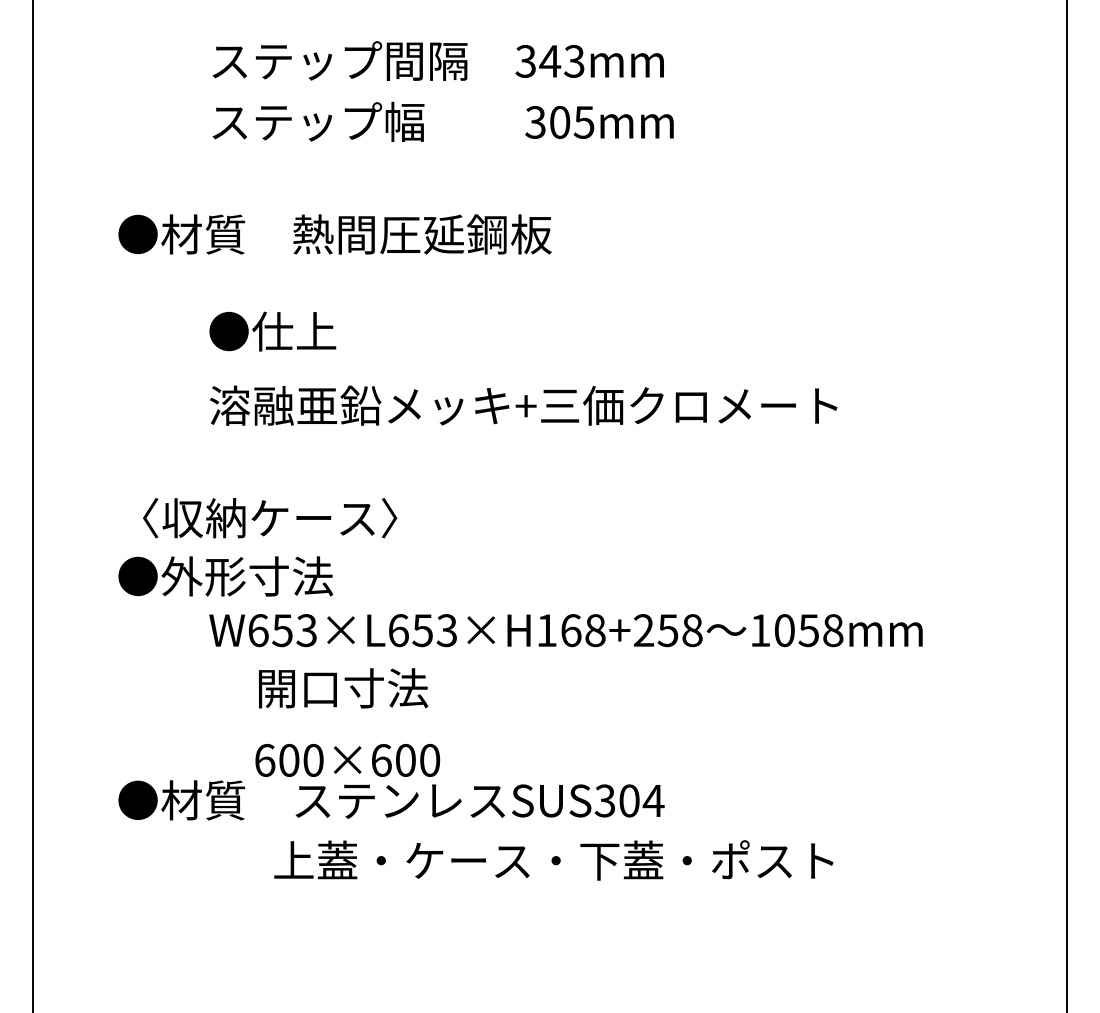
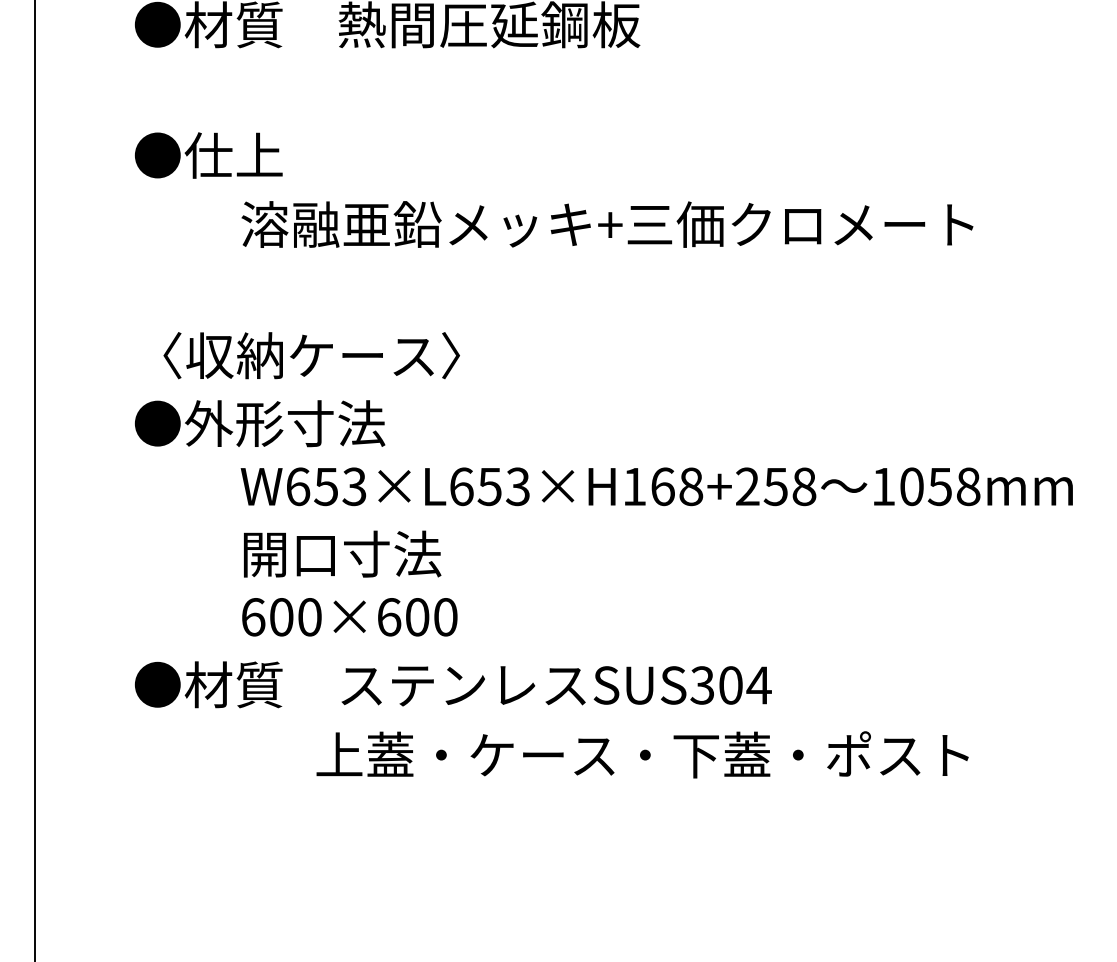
text: (272, 331) -> (208, 155), moved
text: (343, 688) -> (342, 554), moved
text: (347, 760) -> (349, 617), moved

